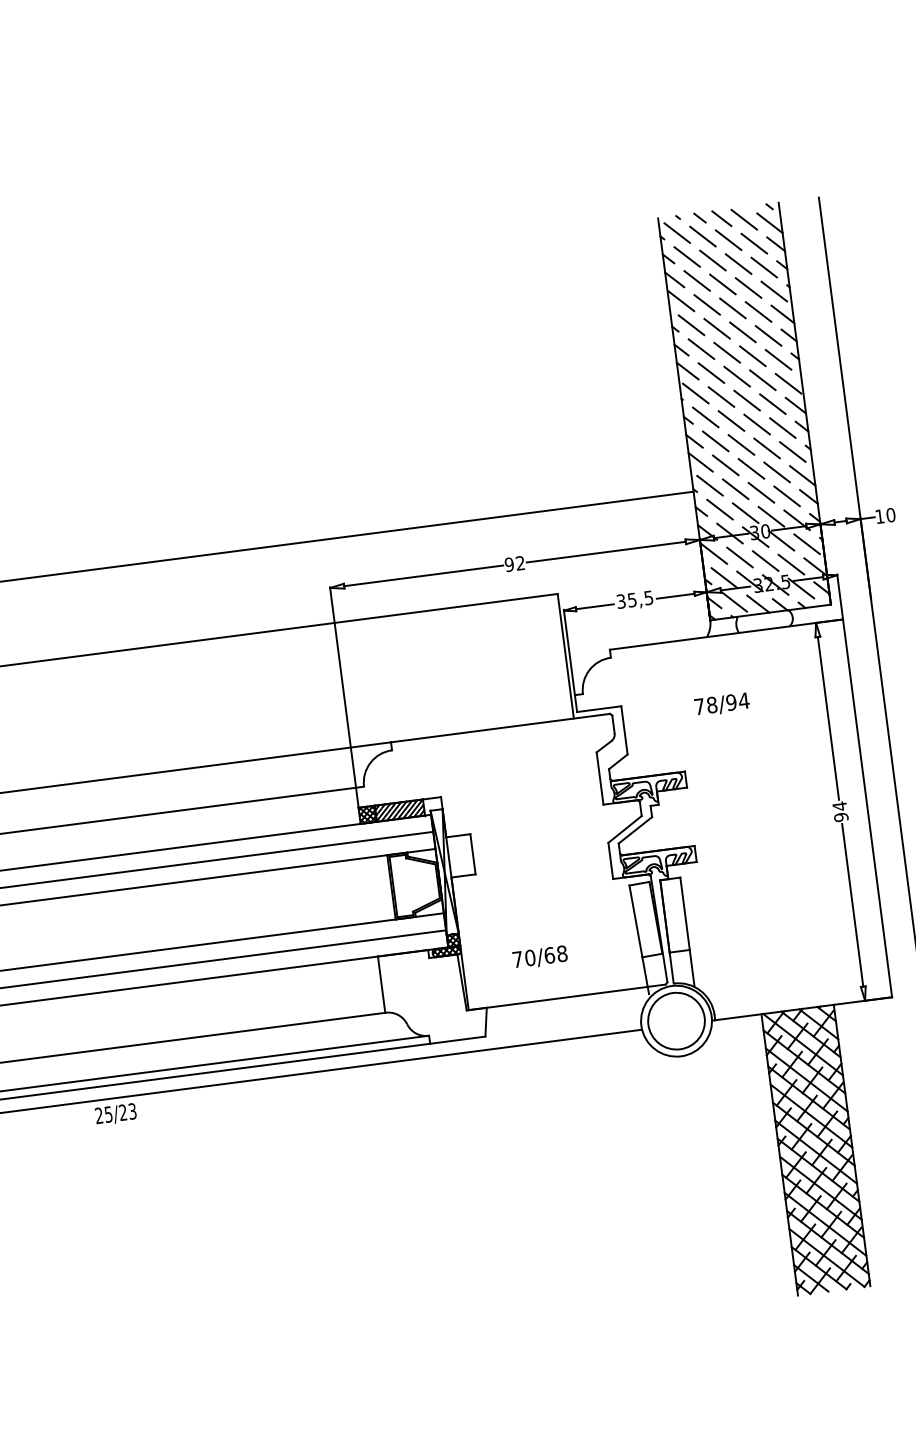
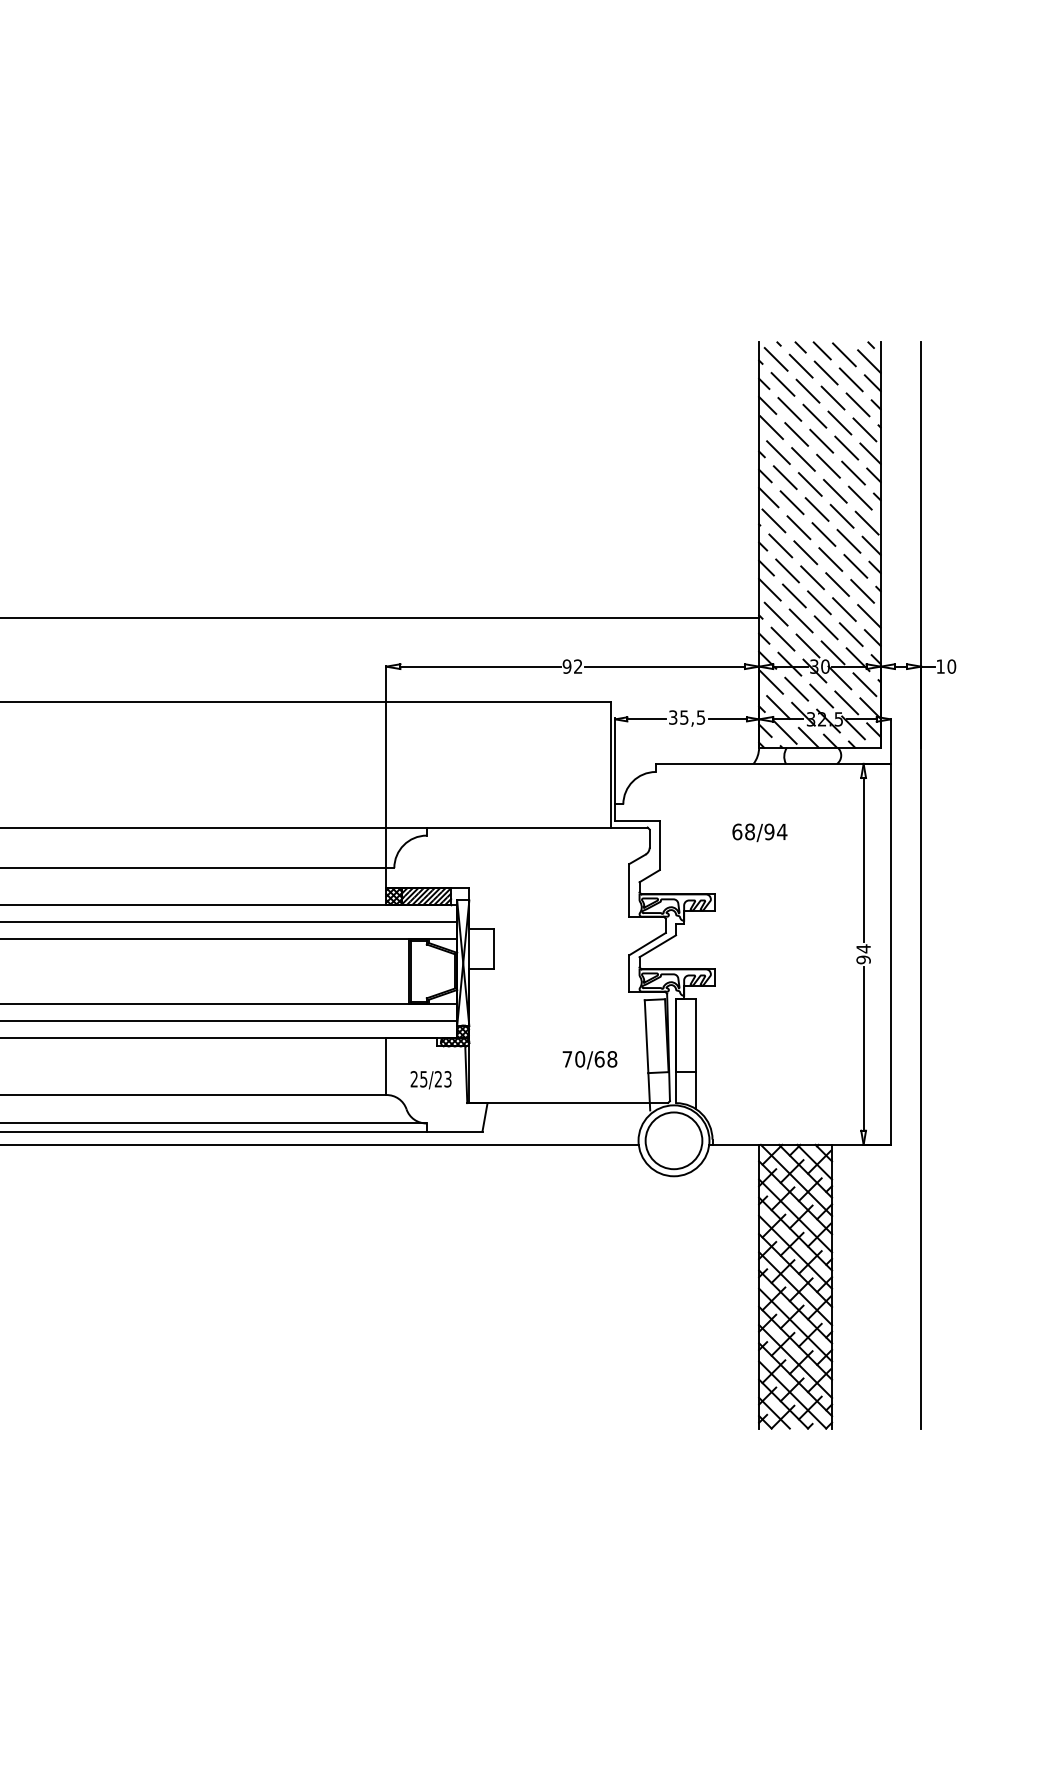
text: (699, 706) -> (737, 831), 78/94 -> 68/94
text: (539, 957) -> (589, 1060), moved
text: (115, 1114) -> (430, 1080), moved

